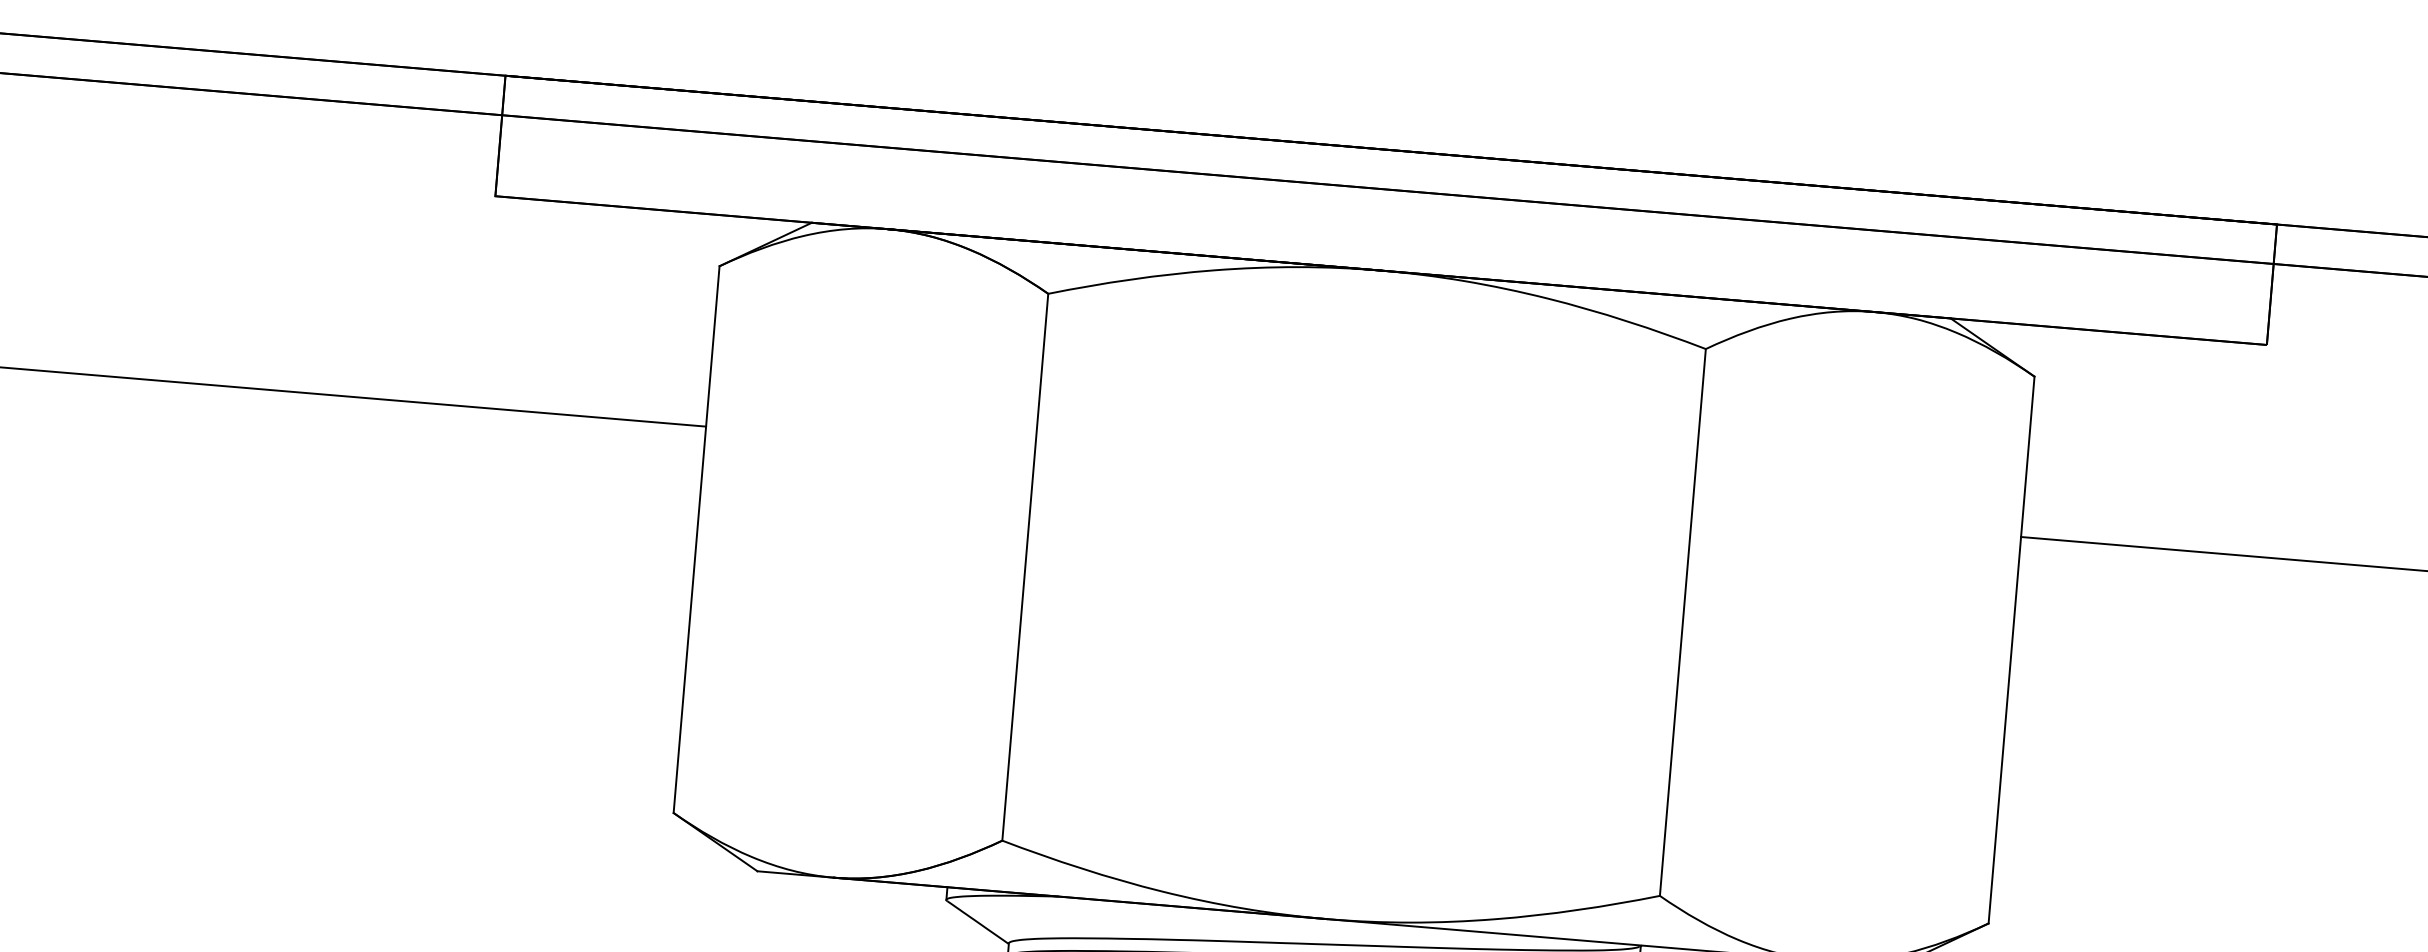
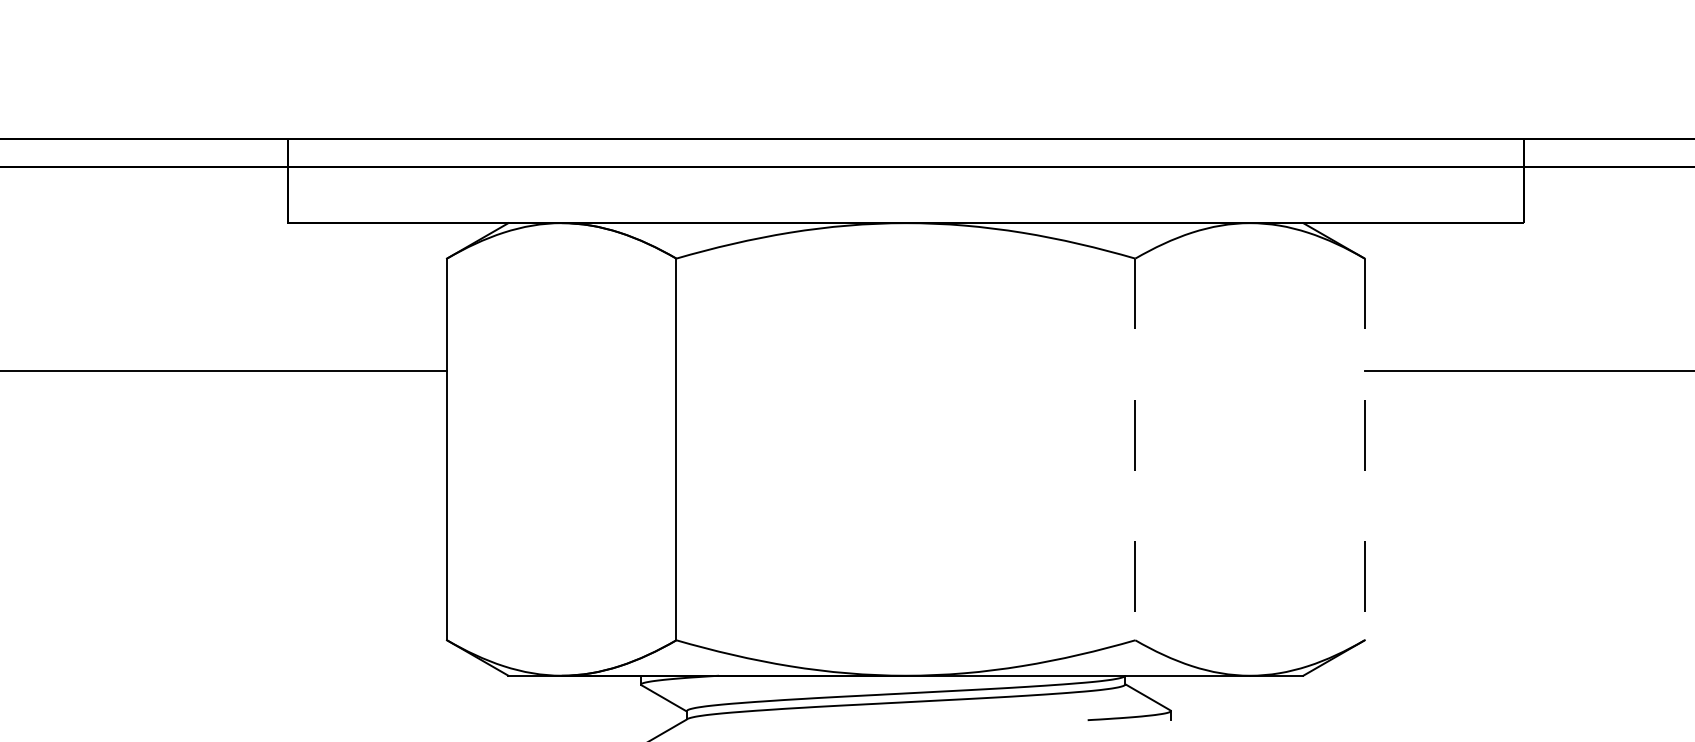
line: (1683, 622) -> (1135, 449), solid -> dashed
line: (2011, 650) -> (1364, 449), solid -> dashed

